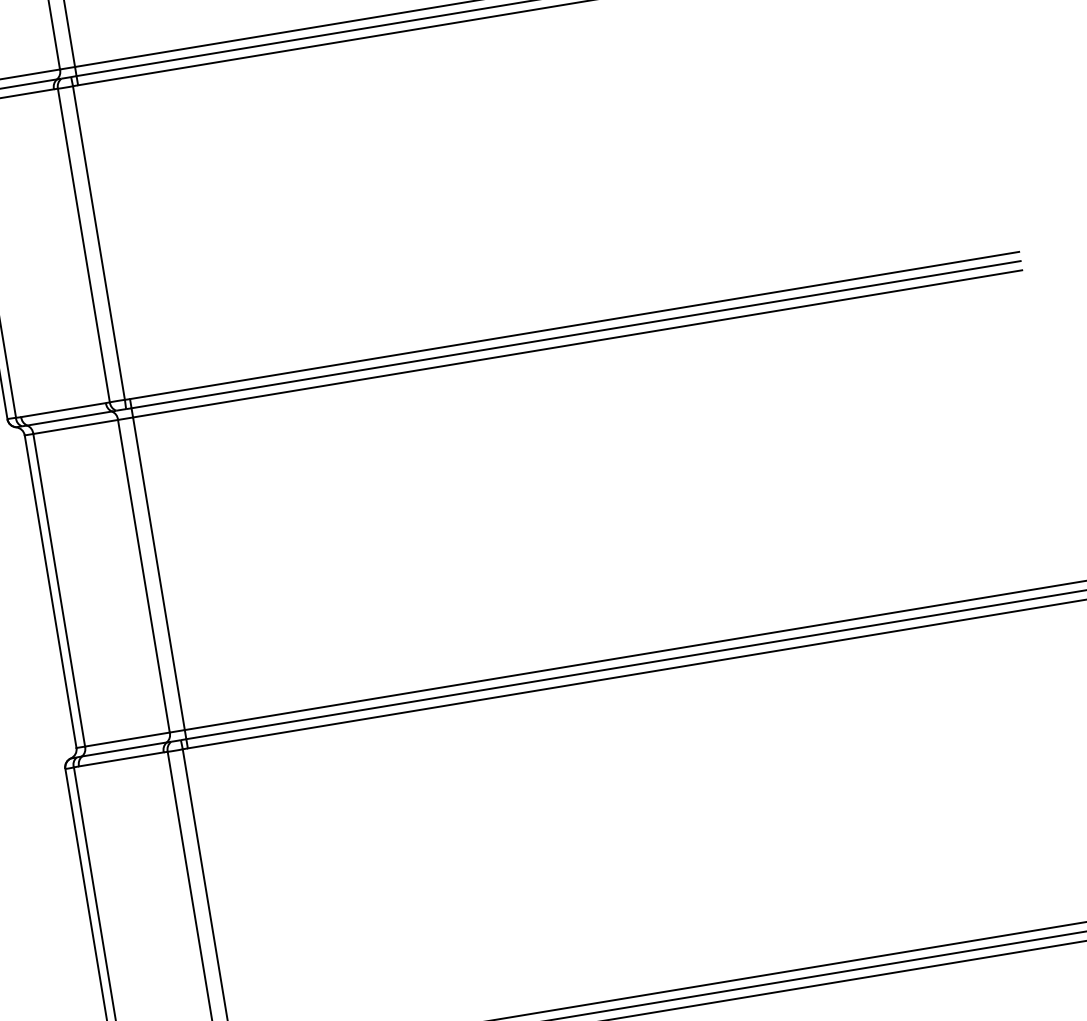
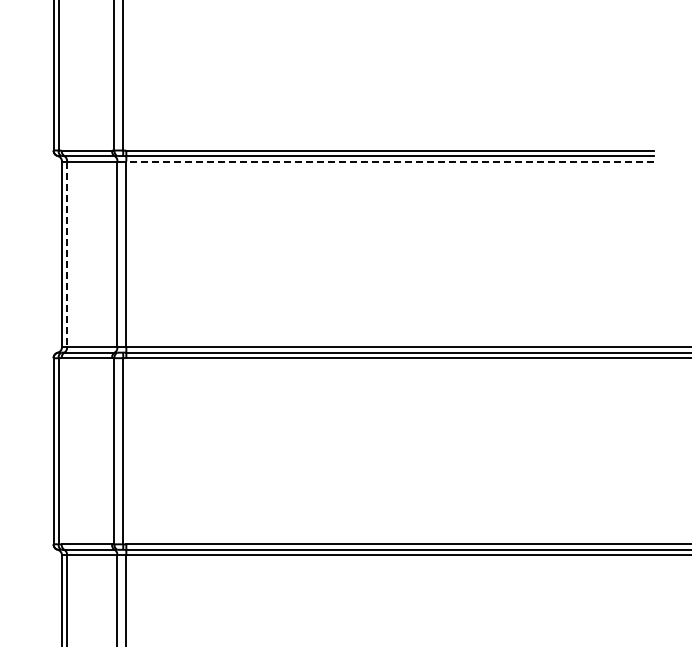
line: (576, 344) -> (389, 161), solid -> dashed
line: (59, 590) -> (67, 254), solid -> dashed

